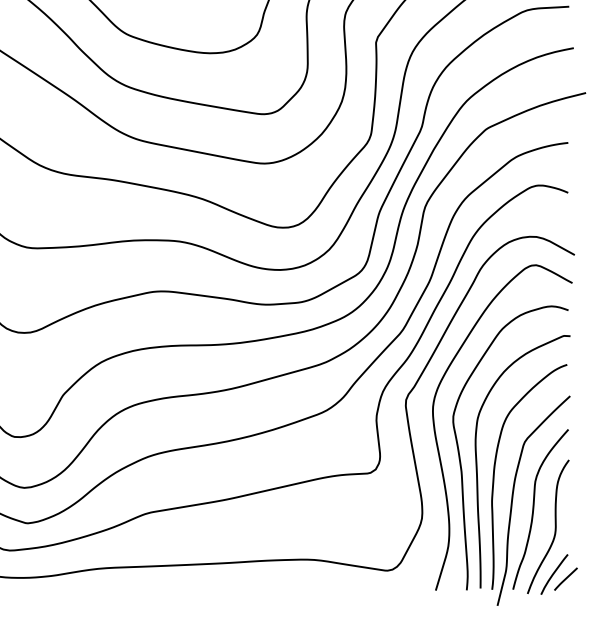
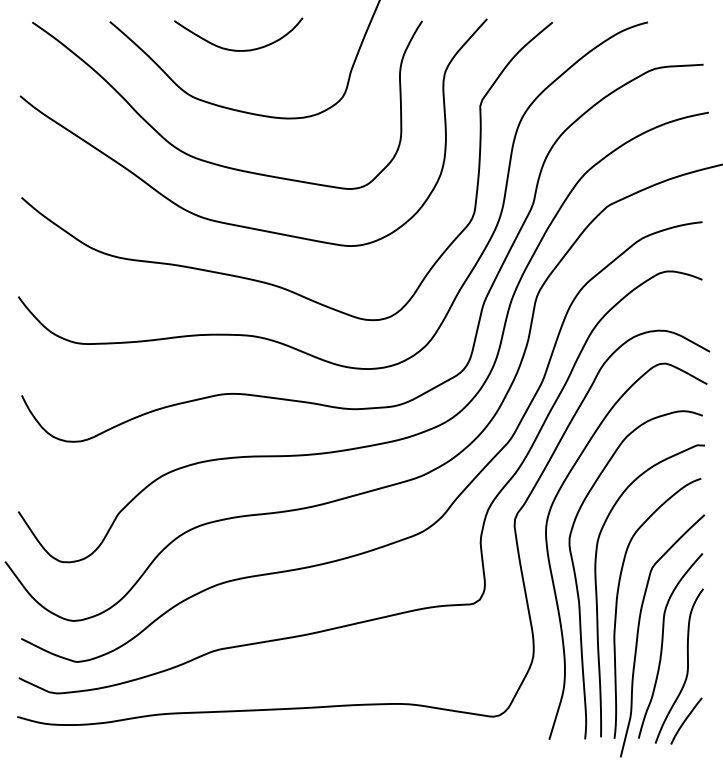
line: (565, 579) -> (699, 726), removed

